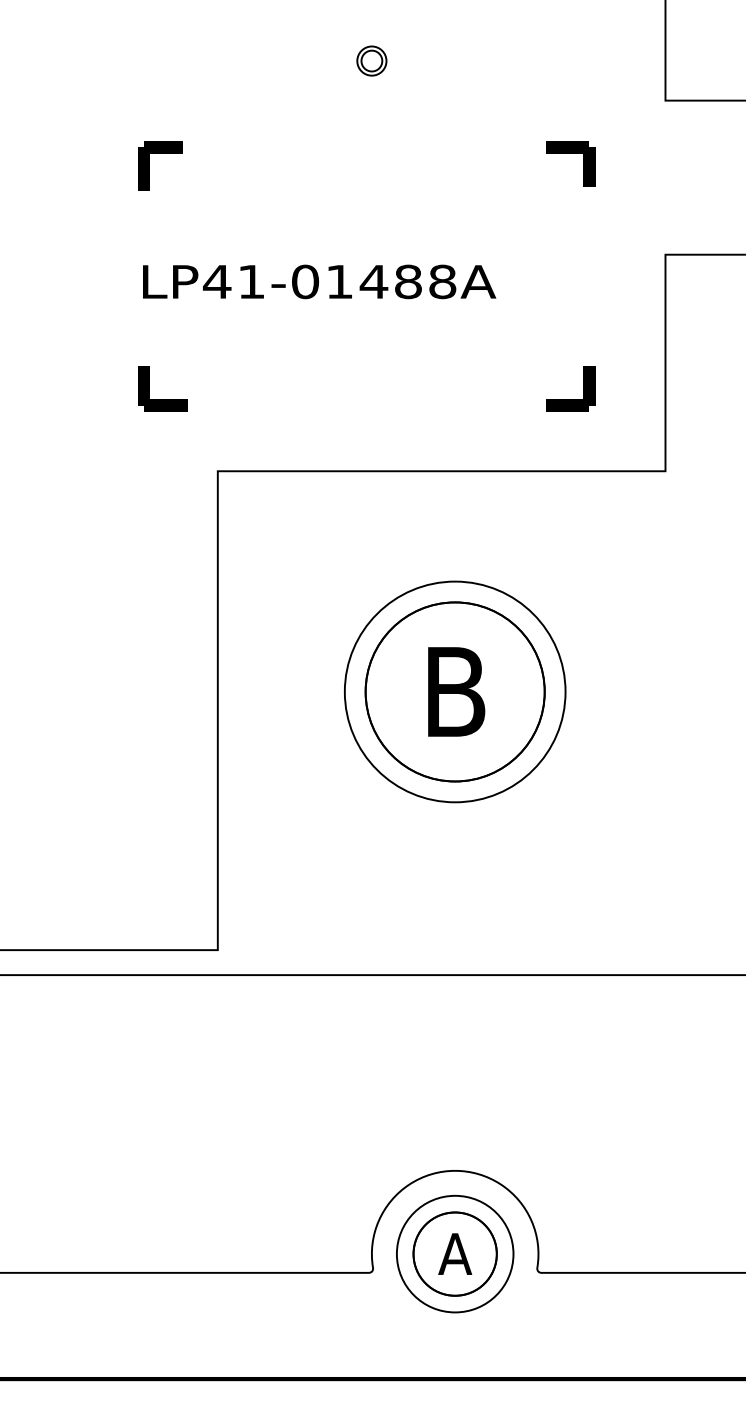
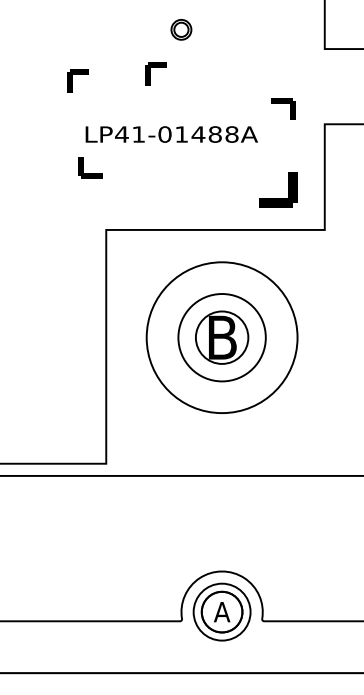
part: (371, 60) -> (181, 29), size x1.4
part: (318, 150) -> (155, 73), added
part: (570, 163) -> (283, 108), moved
text: (318, 281) -> (171, 134), moved
part: (163, 388) -> (90, 167), moved
part: (570, 388) -> (278, 189), size x1.6
circle: (453, 691) -> (221, 337), size x0.6
circle: (453, 691) -> (221, 337), size x1.4

